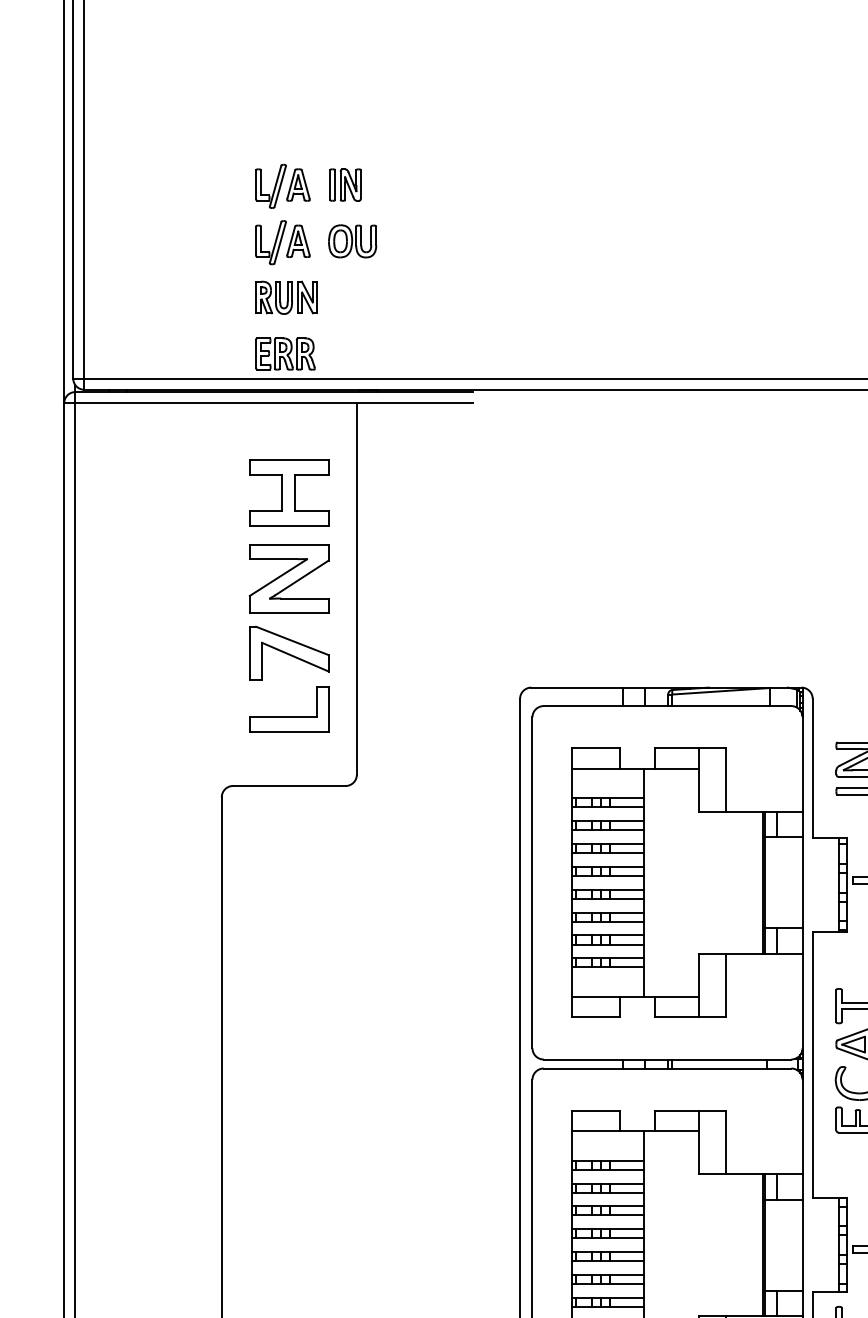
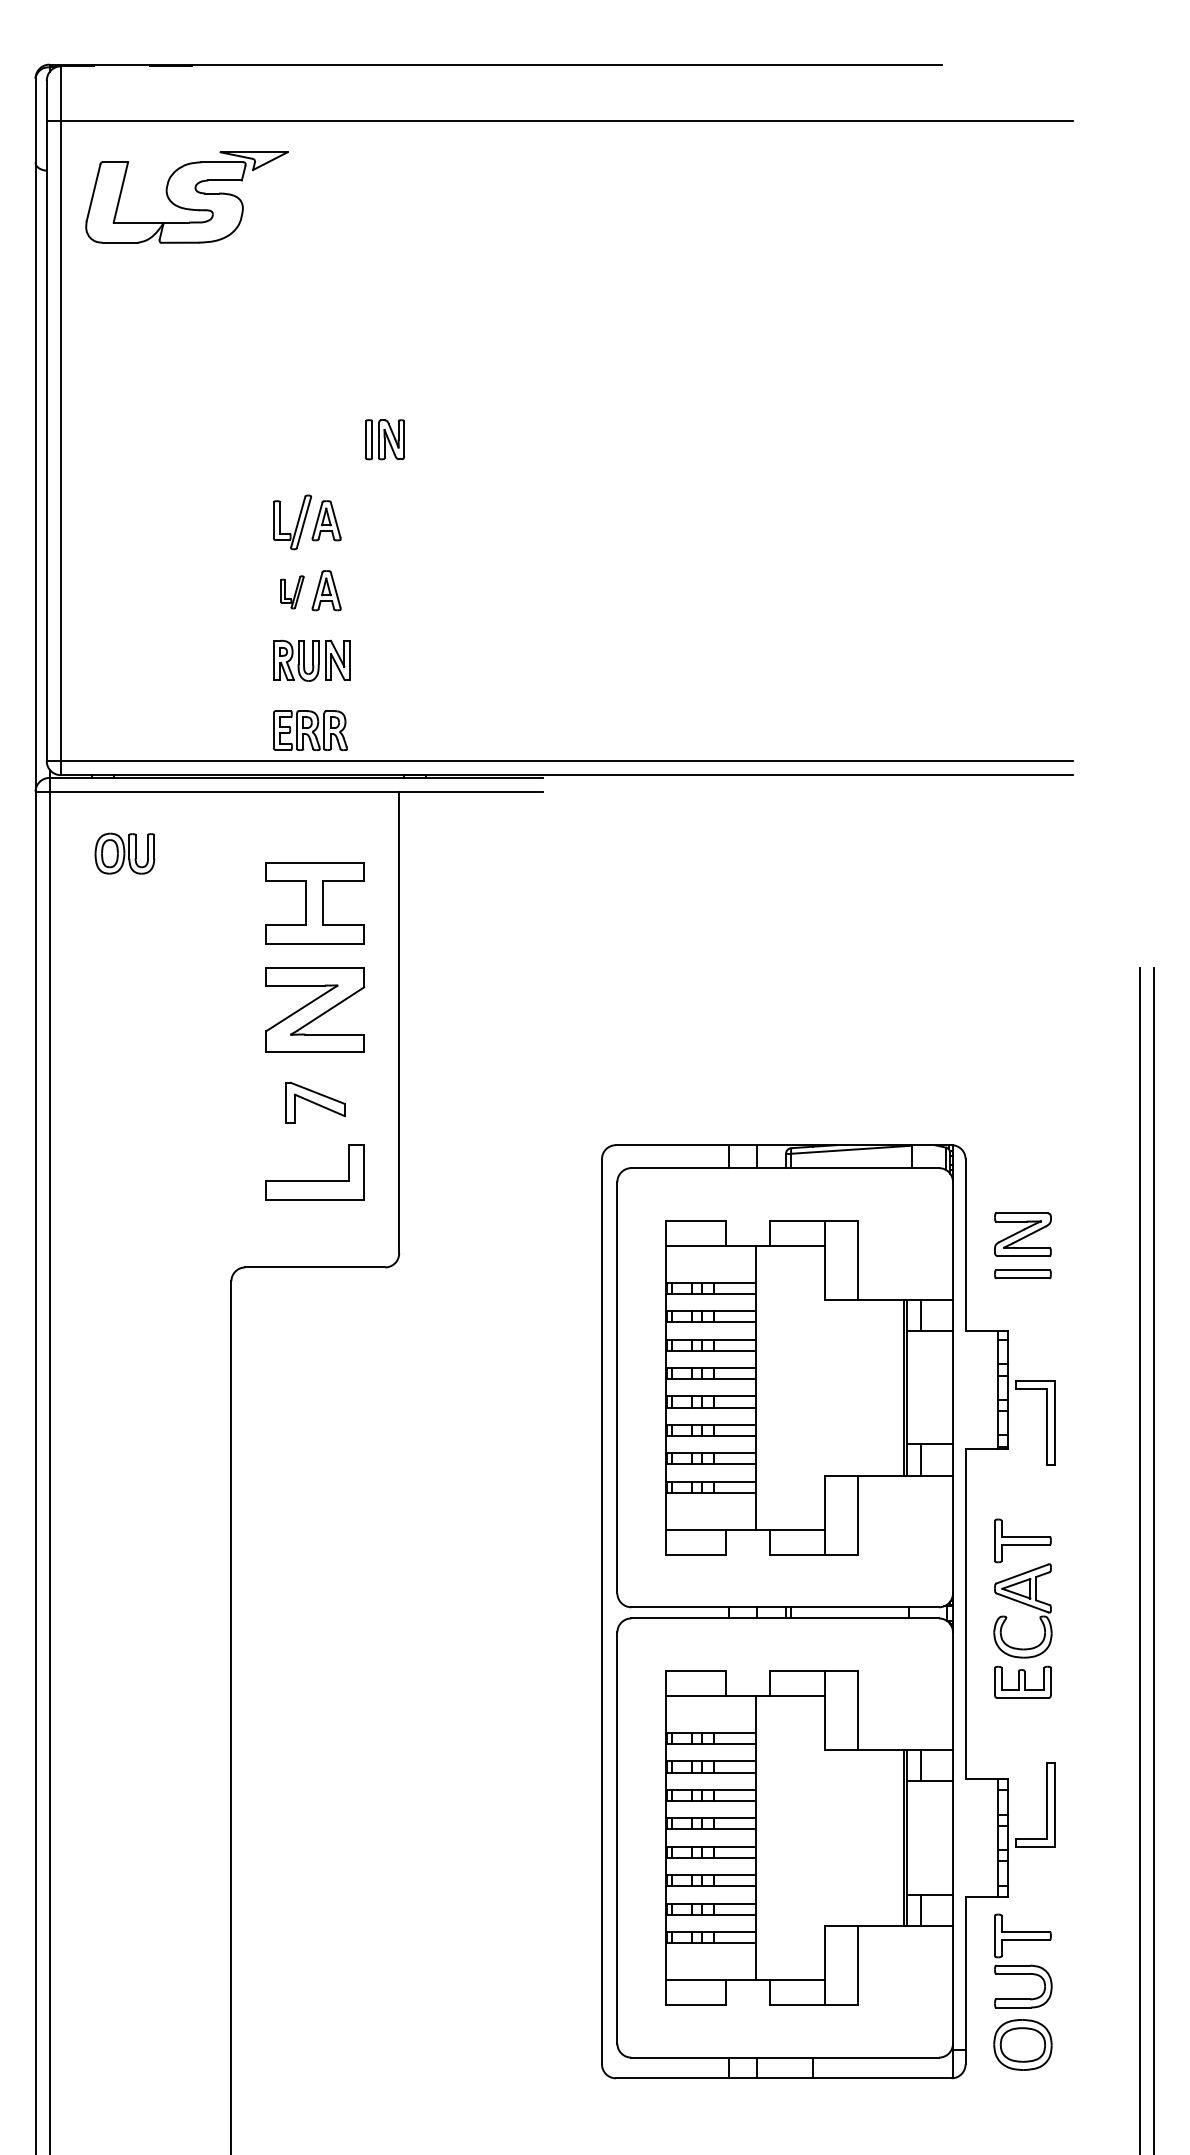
part: (345, 184) -> (384, 439), moved
part: (352, 241) -> (124, 853), moved
part: (271, 242) -> (292, 592), size x0.6
part: (289, 653) -> (315, 1102), size x0.6

